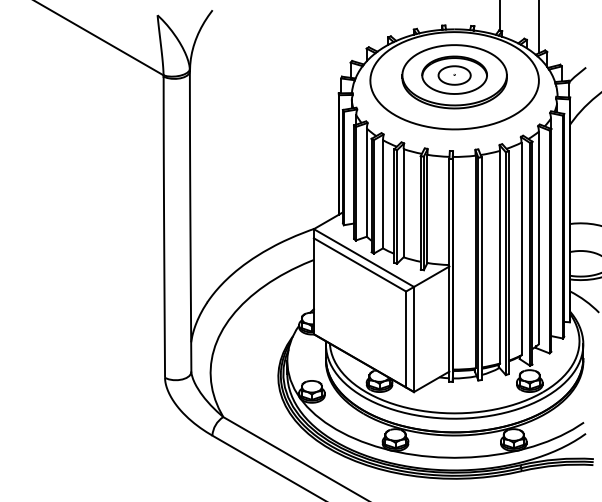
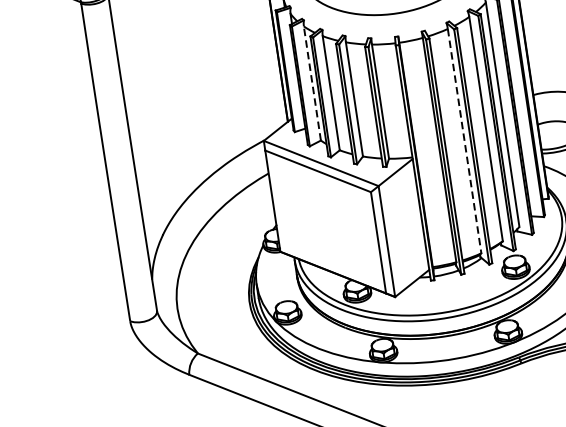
line: (366, 182) -> (311, 83), solid -> dashed
line: (499, 257) -> (464, 141), solid -> dashed

